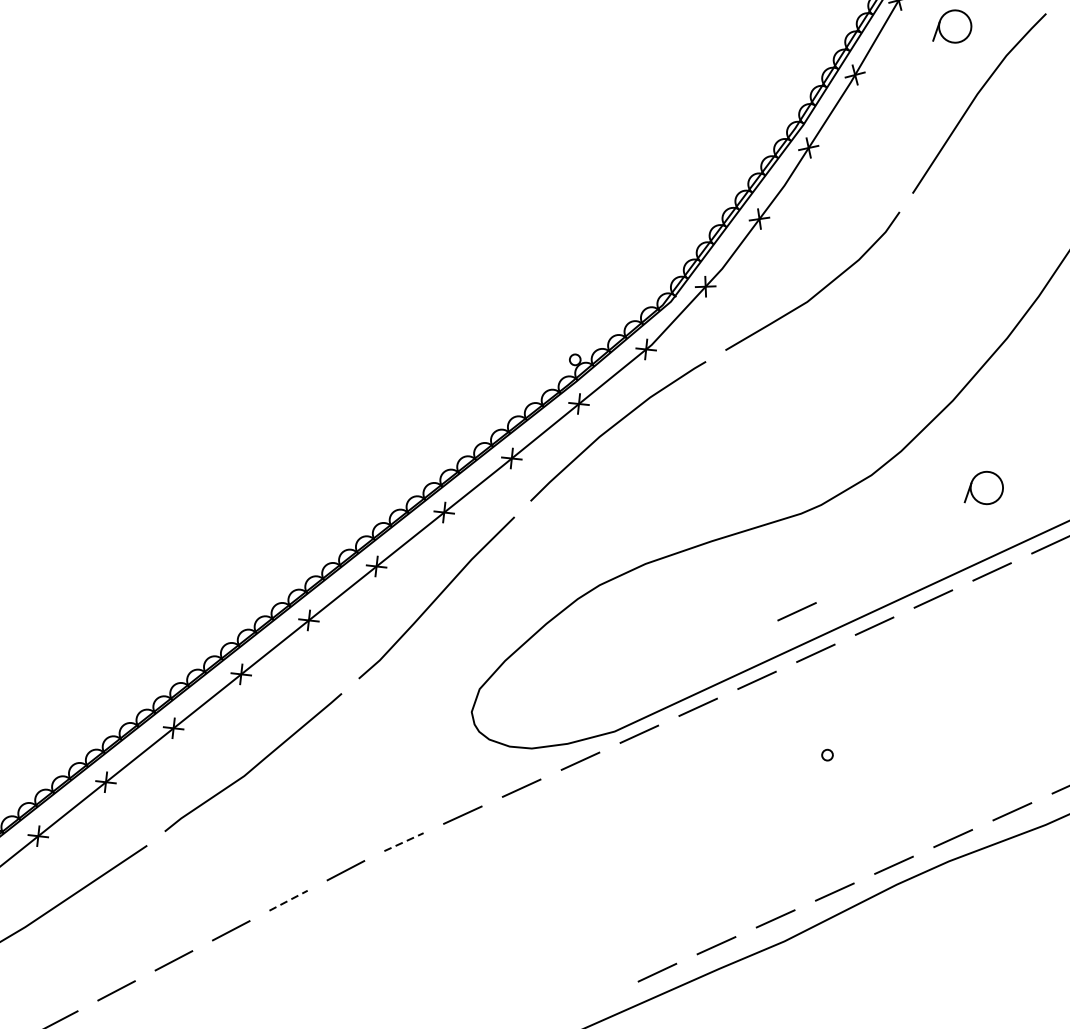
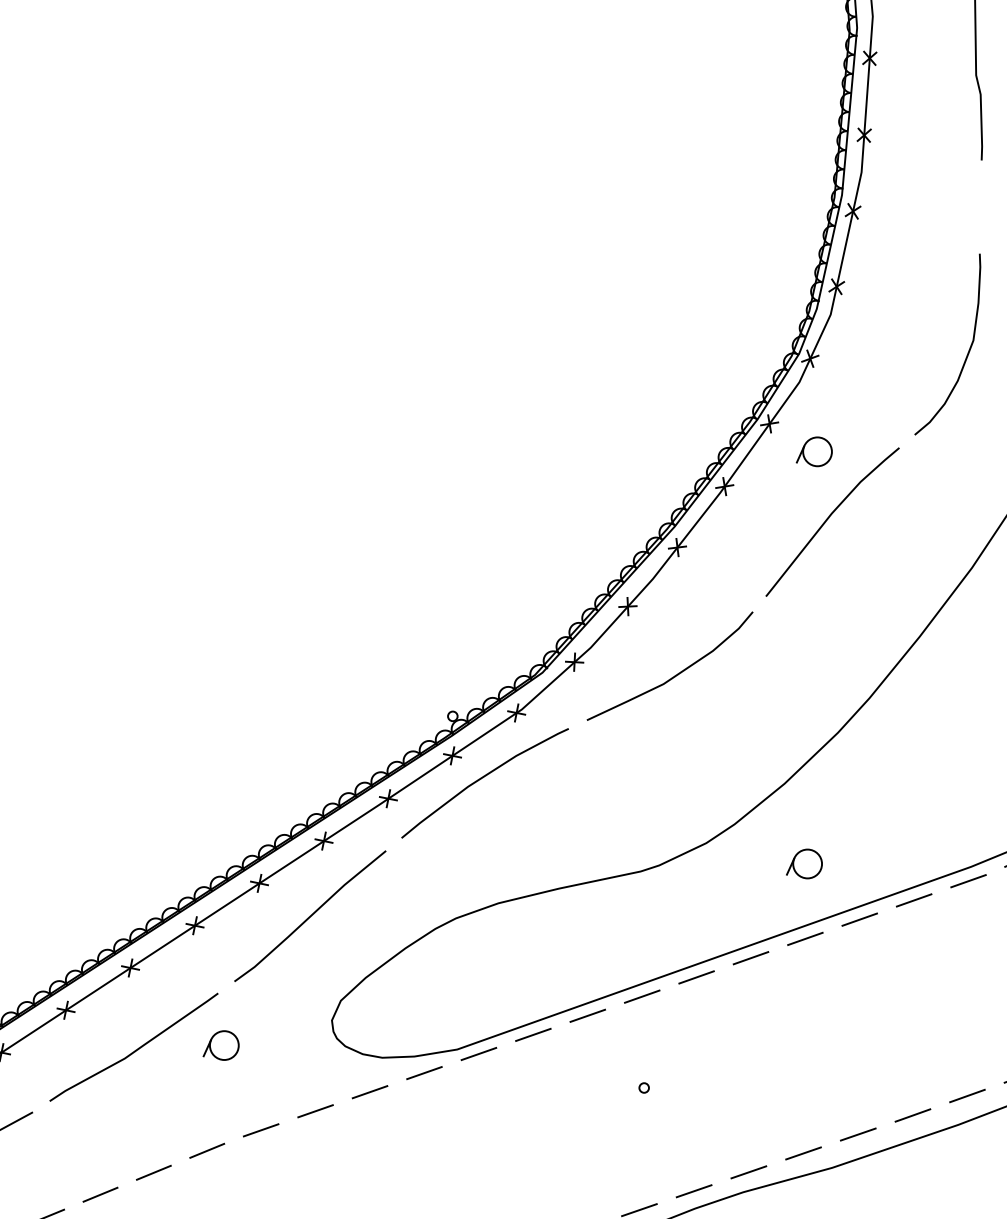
line: (796, 612) -> (628, 958), removed
part: (349, 751) -> (220, 1045), added
line: (404, 842) -> (261, 1130), dashed -> solid
line: (289, 900) -> (154, 1172), dashed -> solid

